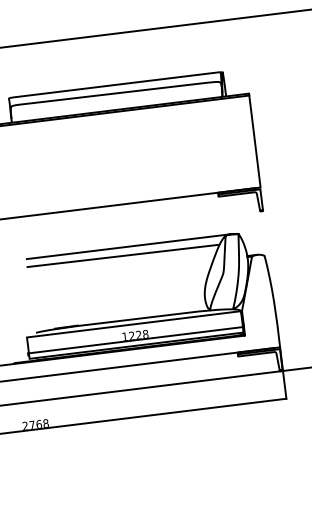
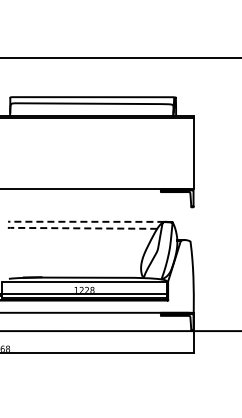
line: (125, 246) -> (85, 221), solid -> dashed
line: (121, 256) -> (81, 228), solid -> dashed

